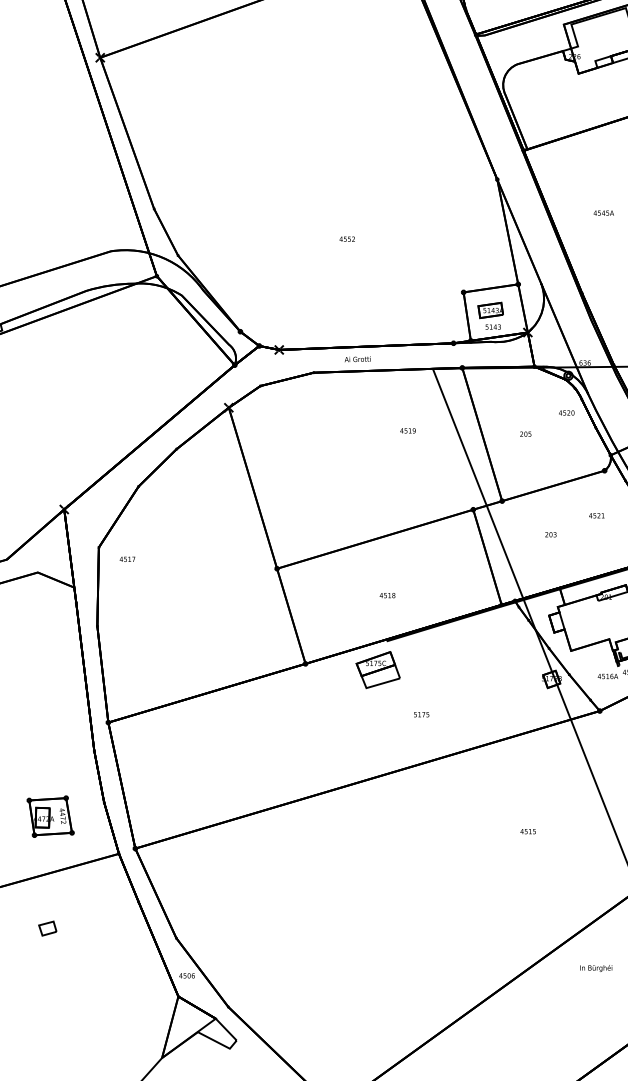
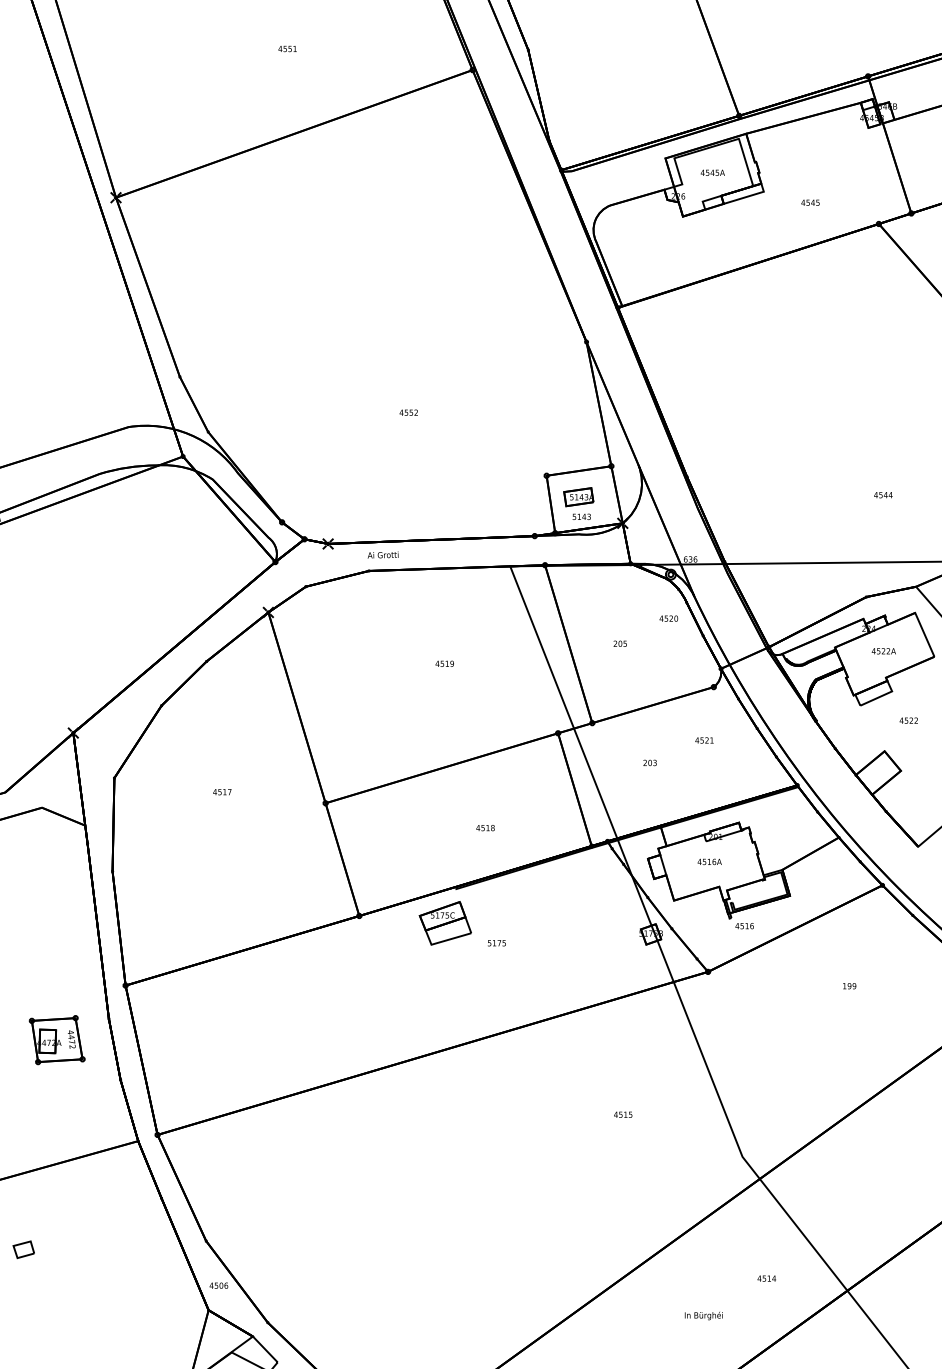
text: (603, 212) -> (712, 172), moved
text: (357, 358) -> (382, 554), moved
text: (407, 430) -> (444, 663), moved
text: (127, 559) -> (222, 792), moved
text: (387, 595) -> (485, 828), moved
text: (607, 676) -> (709, 861), moved
text: (421, 714) -> (496, 943), moved
part: (50, 817) -> (56, 1040), moved
part: (47, 928) -> (23, 1249), moved
text: (595, 968) -> (703, 1316), moved

